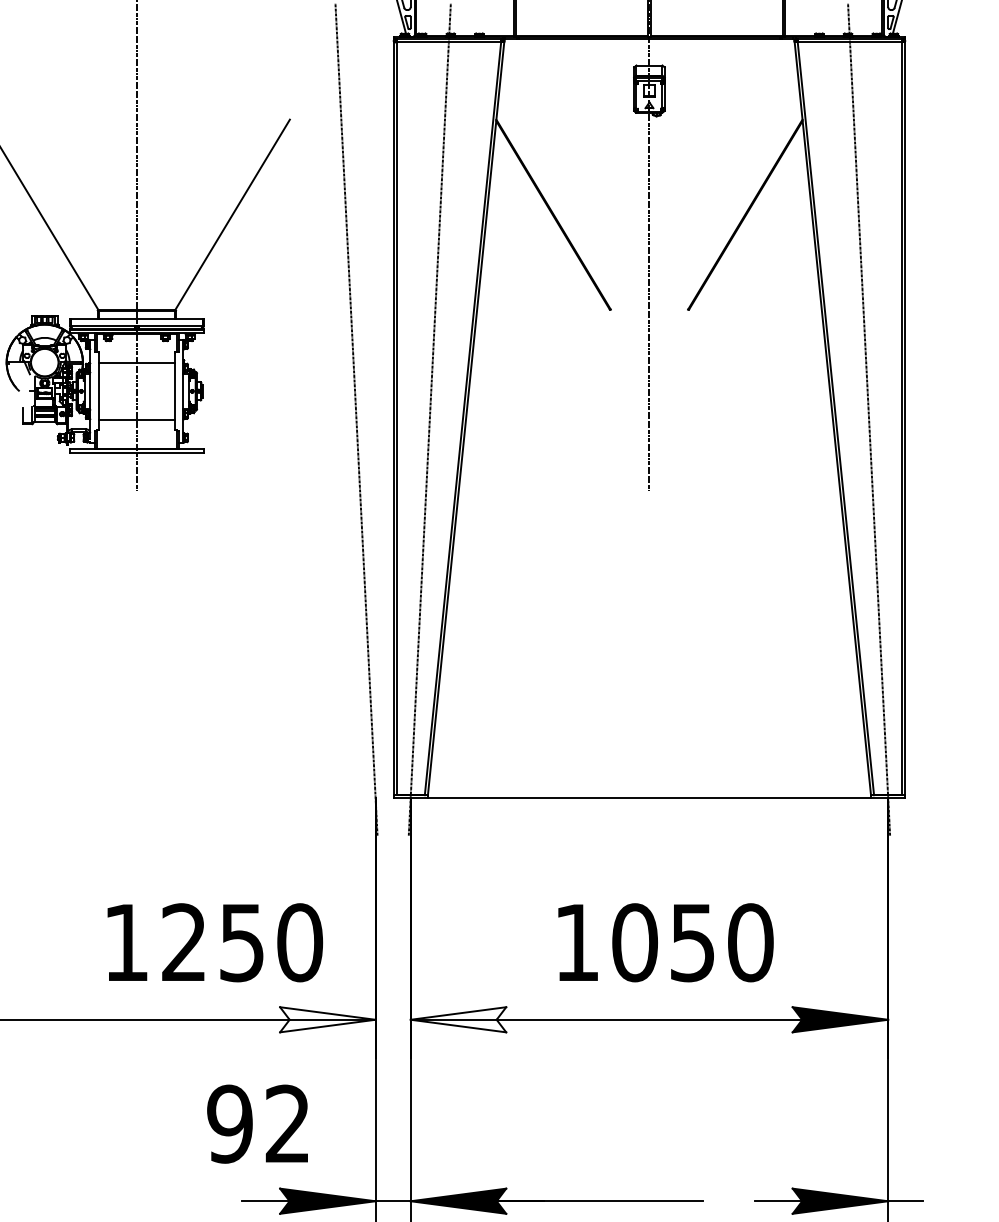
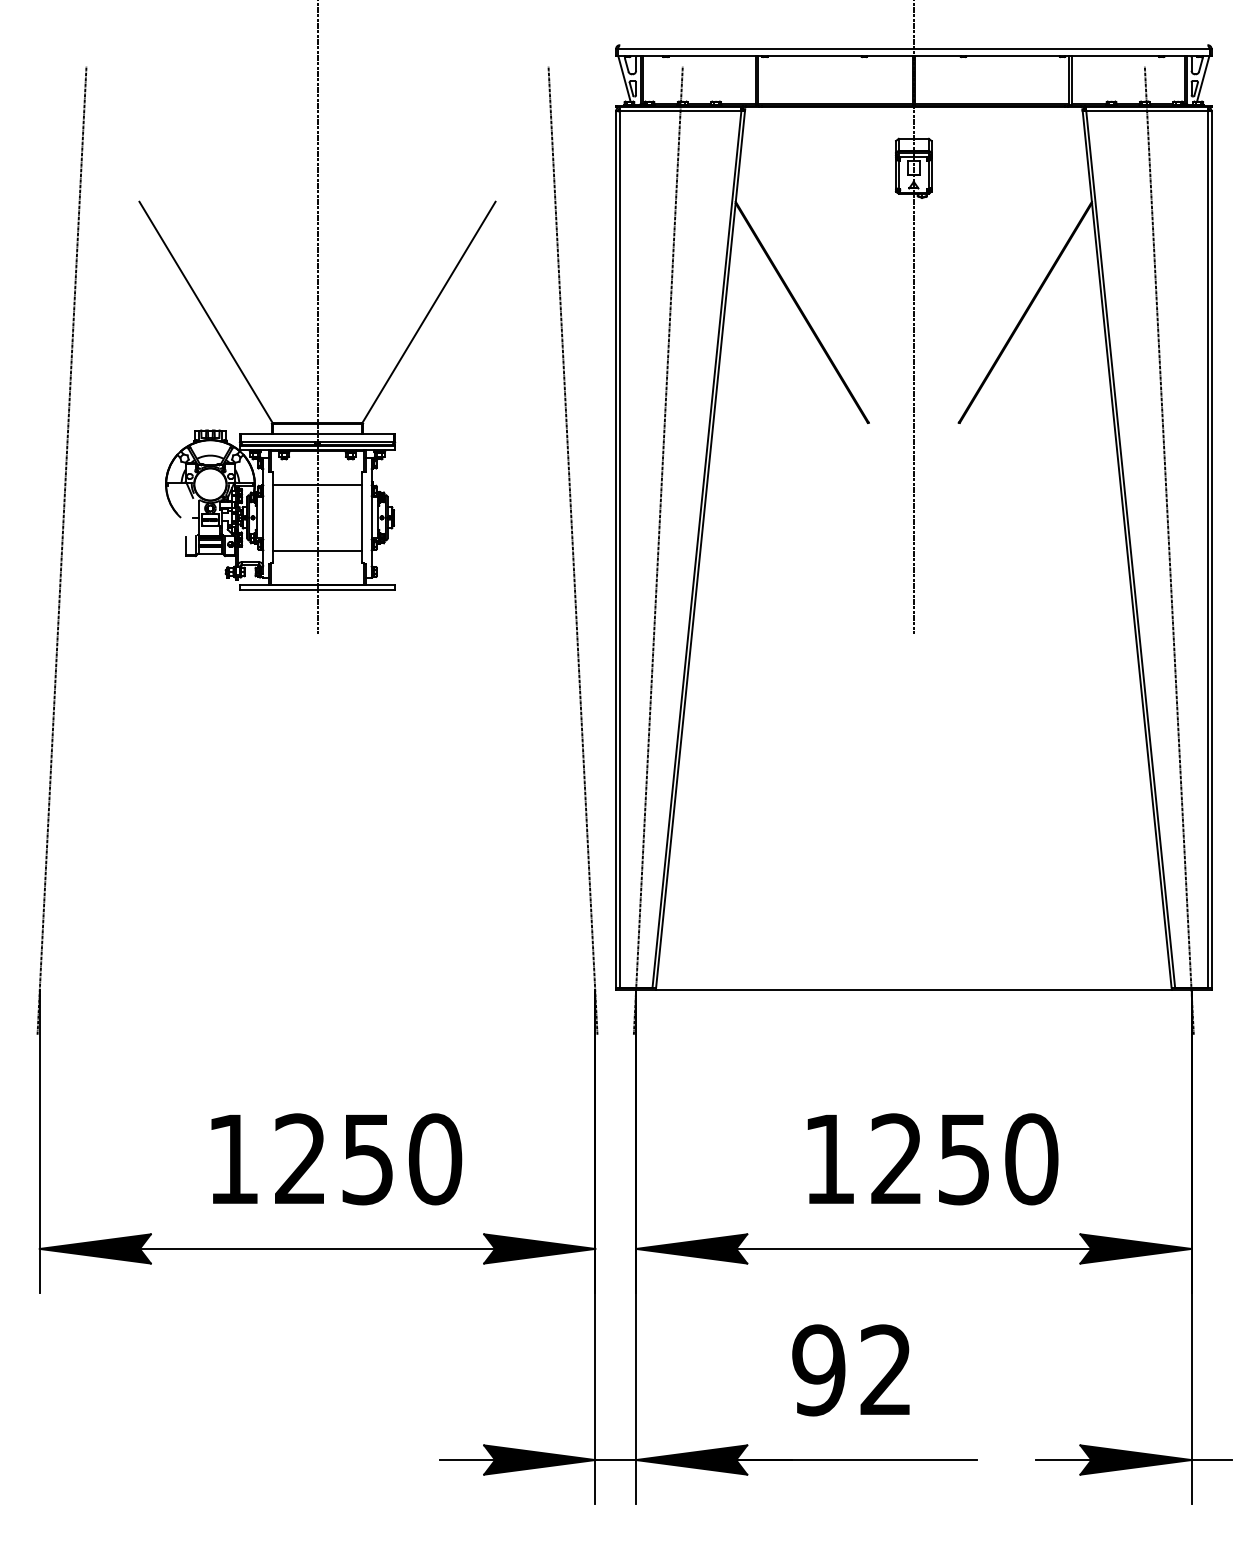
text: (215, 942) -> (336, 1159), moved
text: (634, 942) -> (896, 1159), 1050 -> 1250
fill: (327, 1019) -> (539, 1248), added
fill: (458, 1019) -> (691, 1248), added
text: (257, 1124) -> (850, 1370), moved

